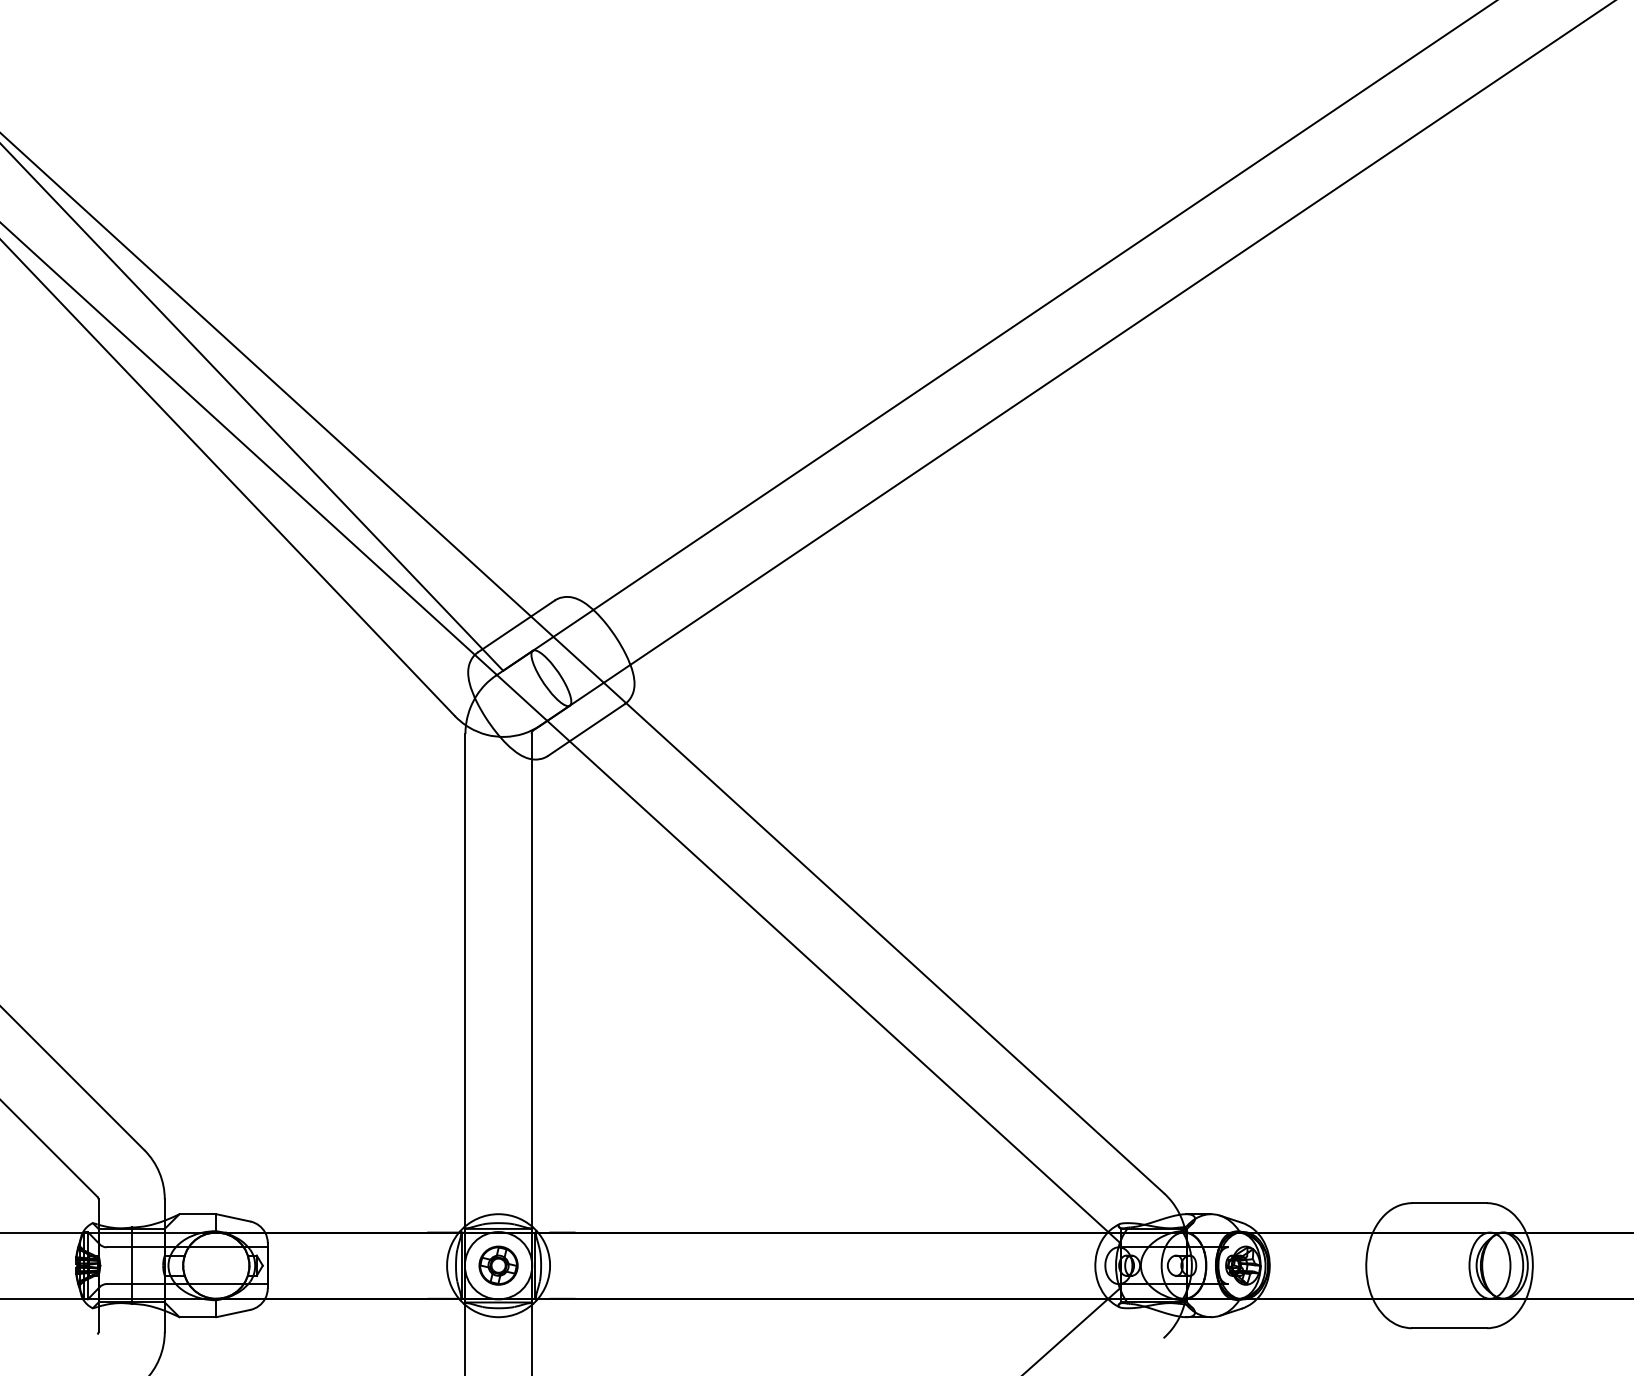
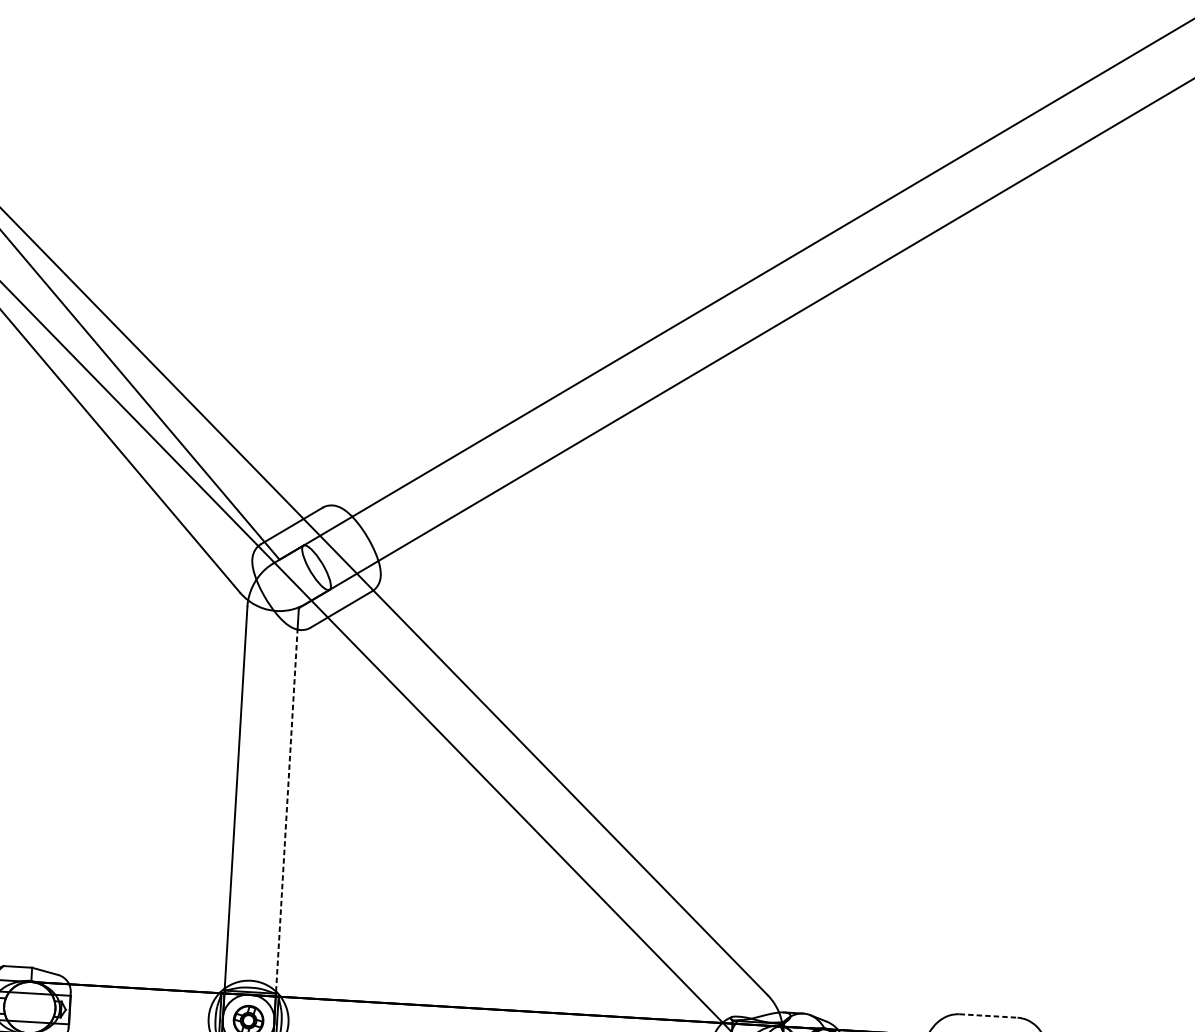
line: (531, 991) -> (286, 809), solid -> dashed
line: (1450, 1203) -> (989, 1016), solid -> dashed

